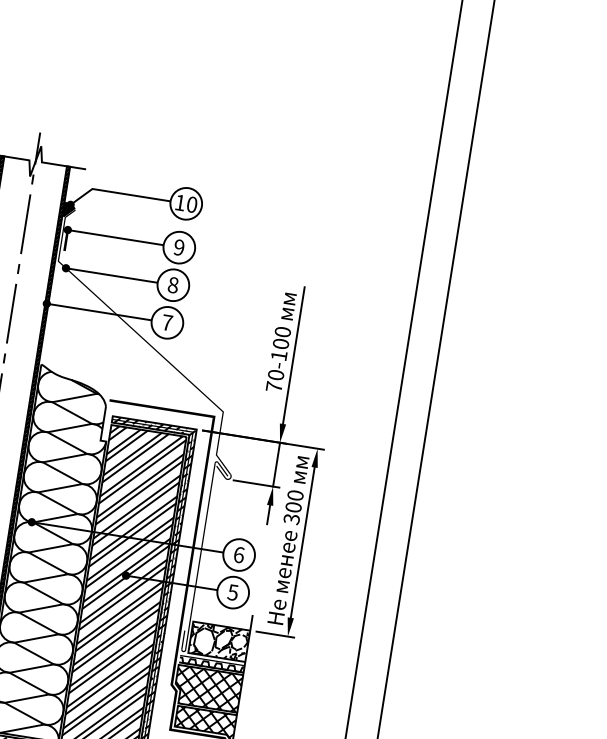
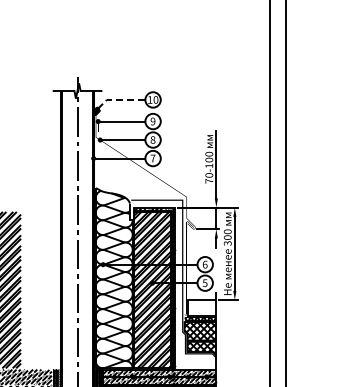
line: (116, 191) -> (118, 99), solid -> dashed
hatch: (219, 641) -> (202, 307), removed

